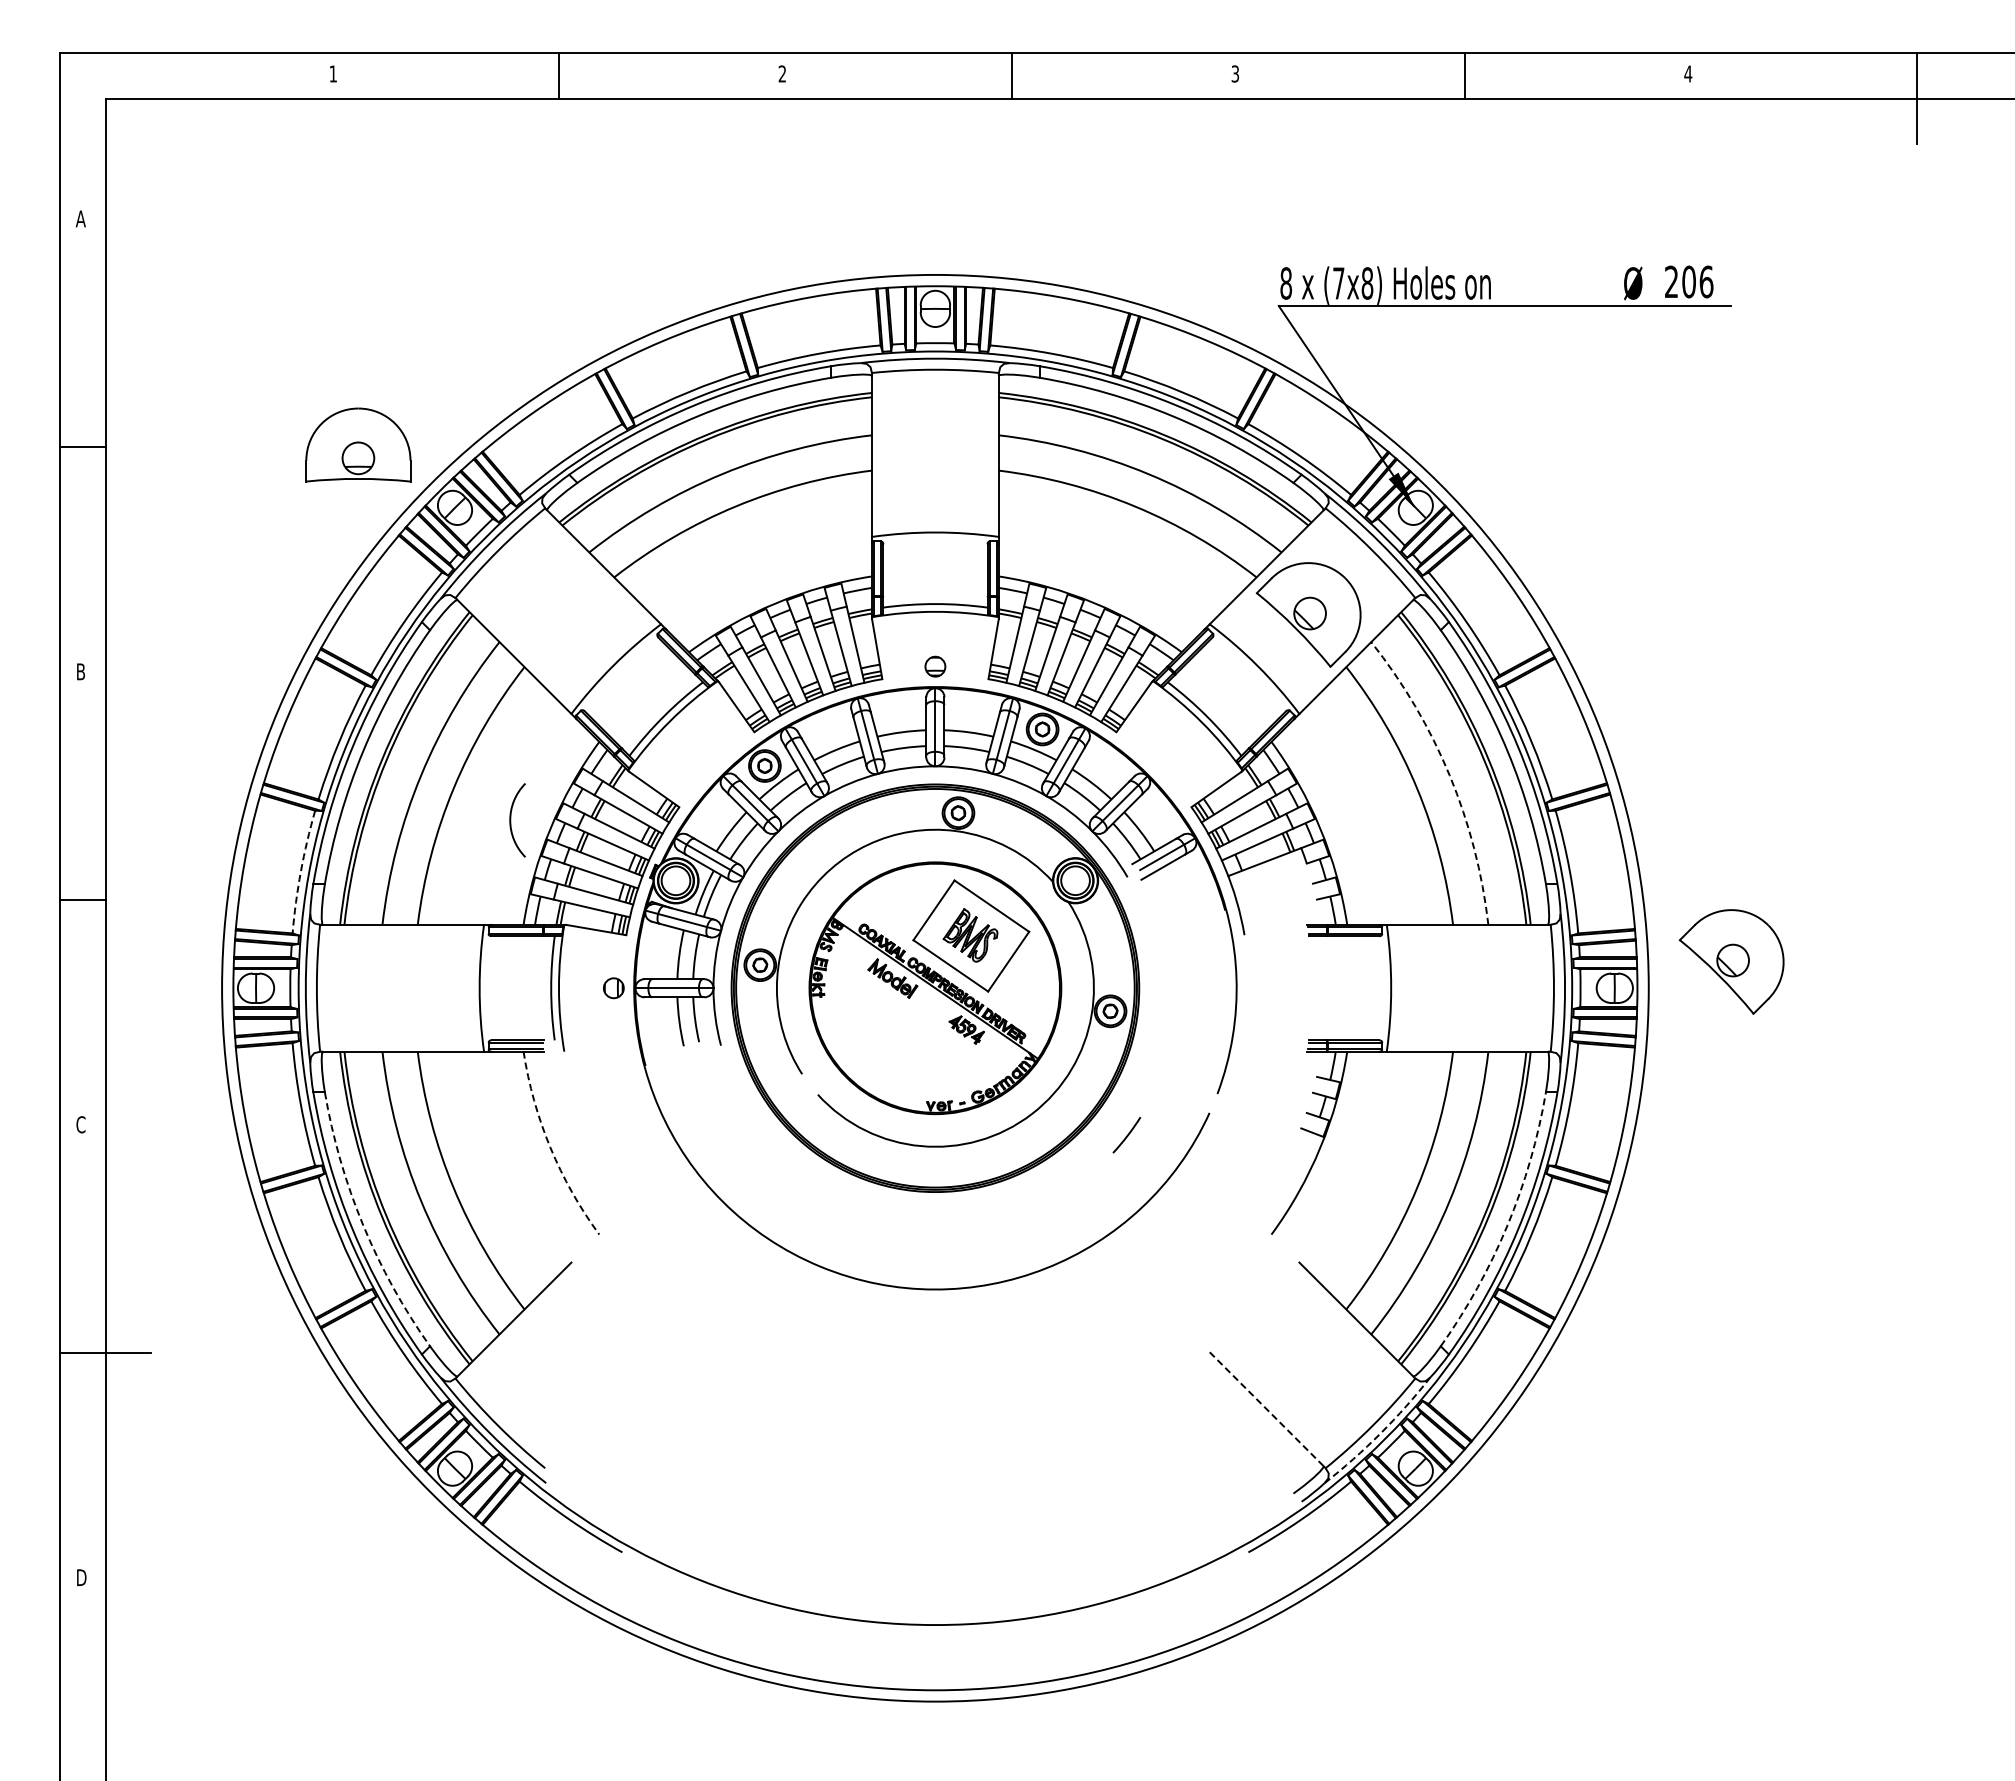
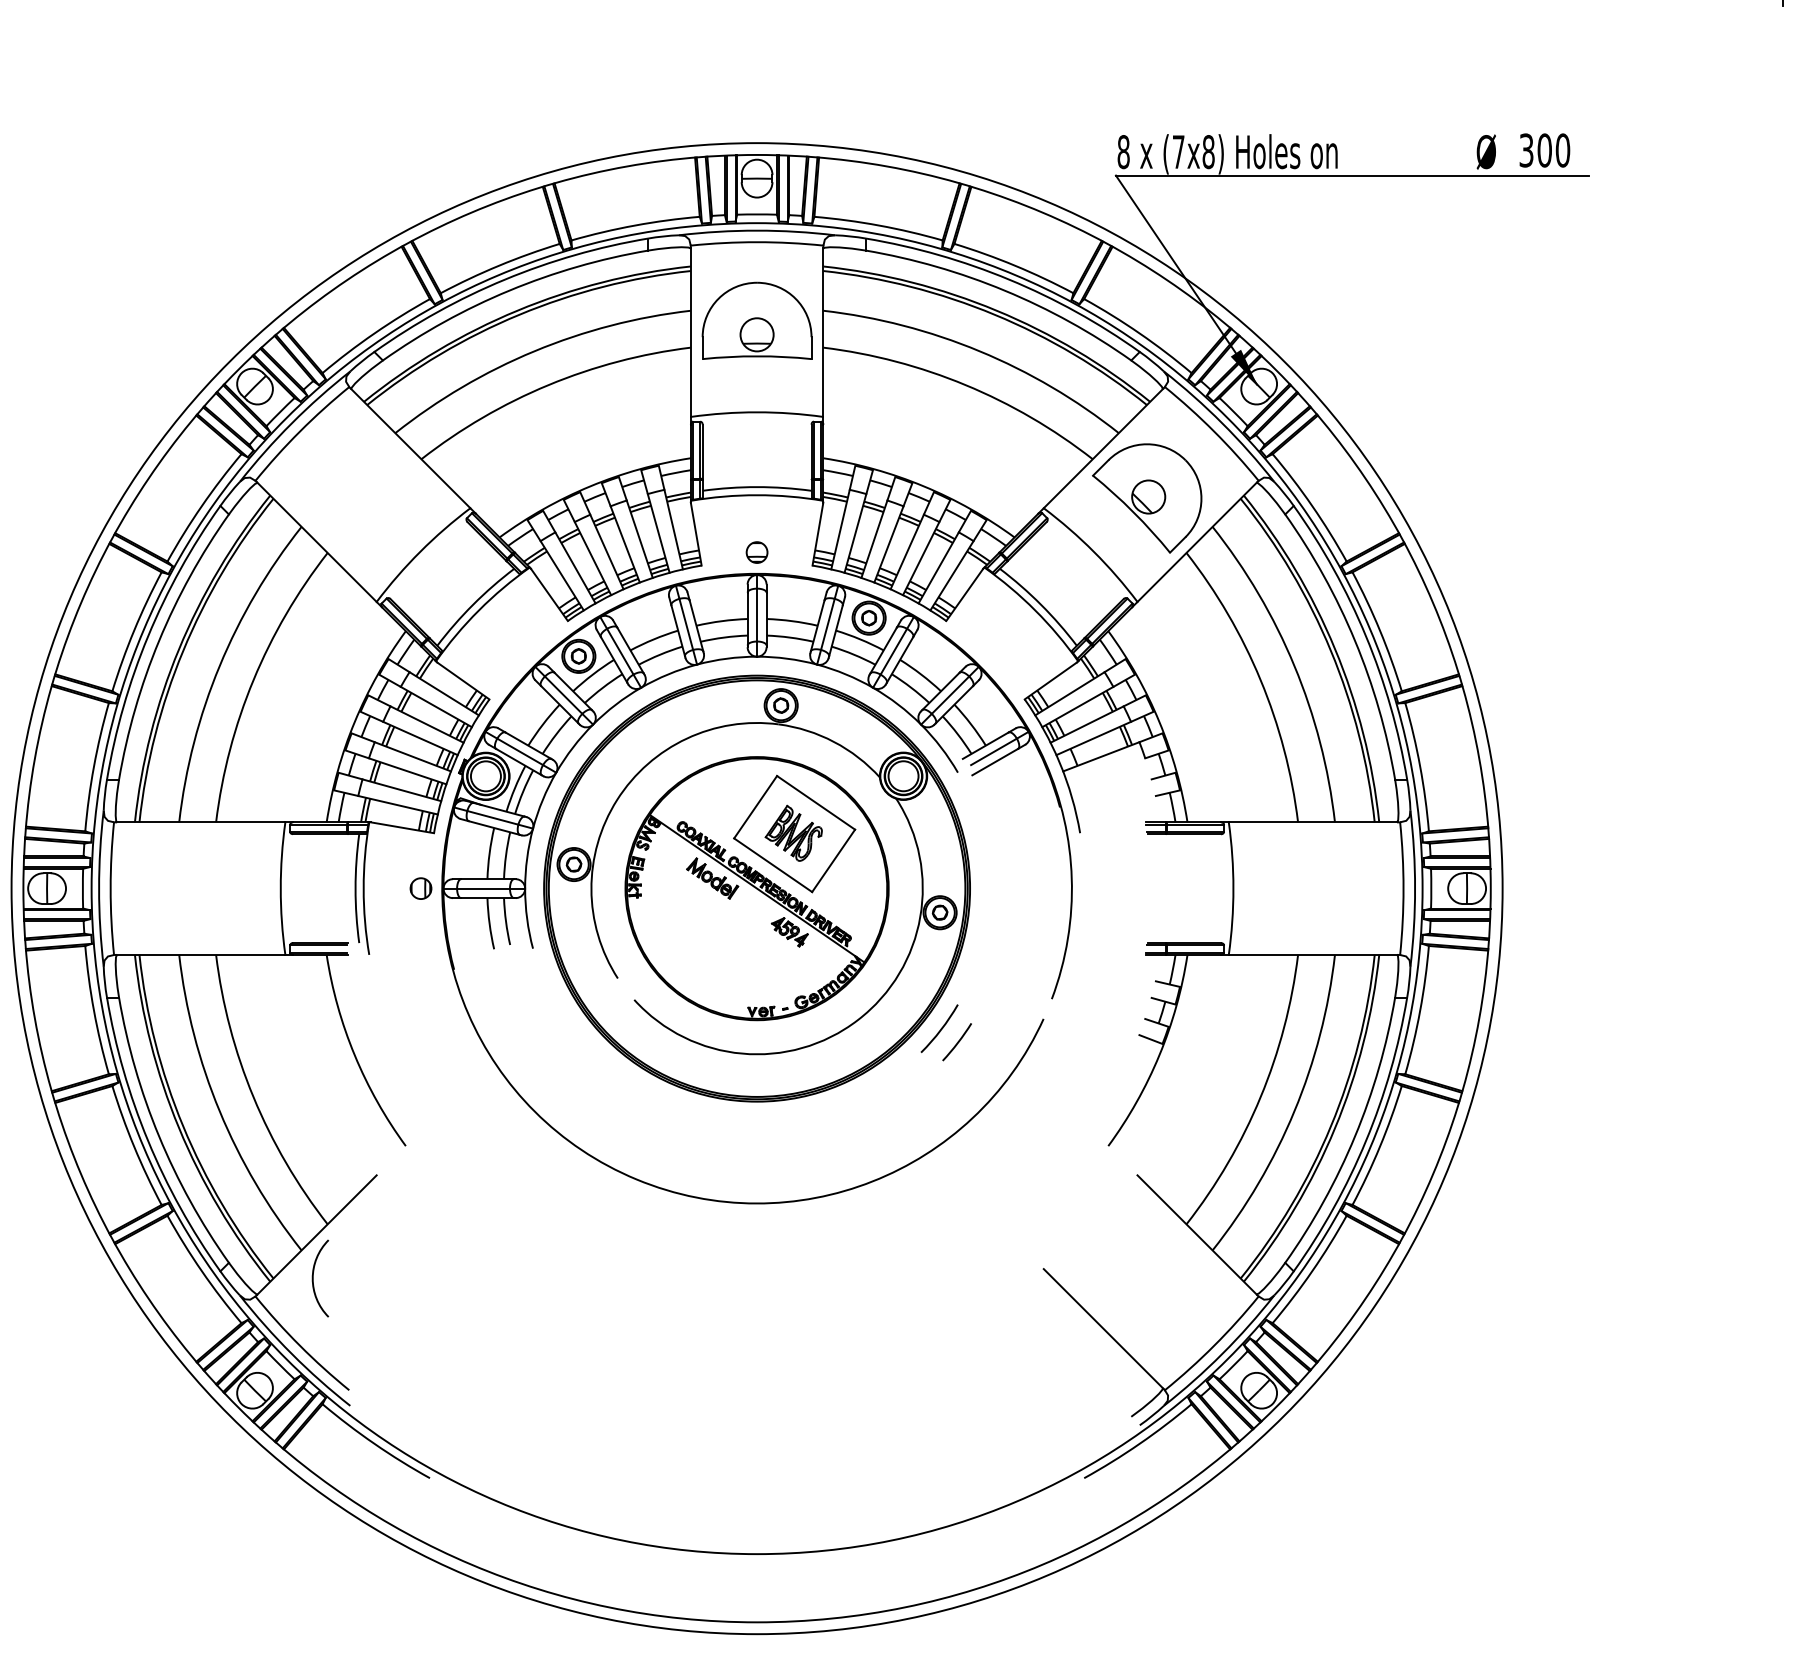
text: (1689, 281) -> (1545, 149), 206 -> 300
part: (358, 444) -> (757, 320), moved
arc: (1449, 775) -> (1294, 666), dashed -> solid
arc: (511, 820) -> (314, 1278), moved
arc: (300, 871) -> (93, 766), dashed -> solid
part: (1731, 961) -> (1589, 860), removed
arc: (1110, 1122) -> (940, 1028), added
arc: (550, 1147) -> (354, 1055), dashed -> solid
arc: (363, 1225) -> (159, 1136), dashed -> solid
arc: (1507, 1225) -> (1354, 1136), dashed -> solid
line: (1266, 1409) -> (1103, 1328), dashed -> solid
arc: (1380, 1433) -> (1222, 1353), dashed -> solid

